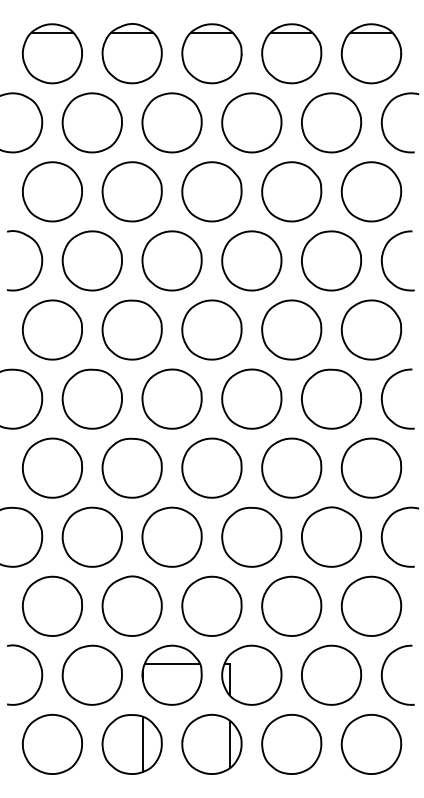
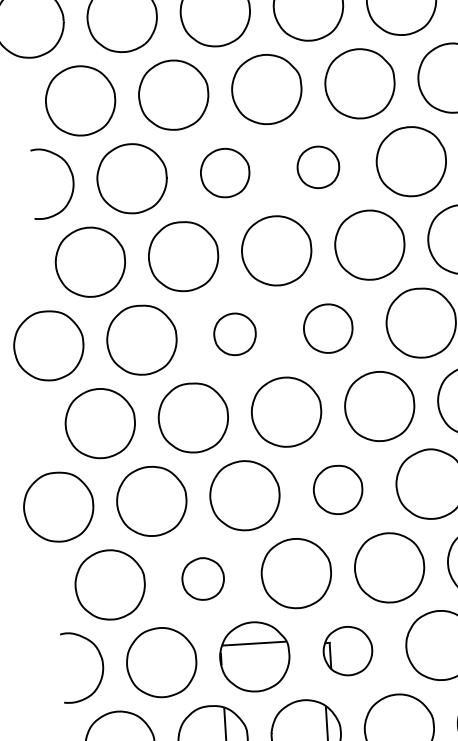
part: (171, 260) -> (224, 172), size x0.7
part: (251, 260) -> (317, 166), size x0.6
part: (171, 398) -> (234, 333), size x0.6
part: (251, 398) -> (327, 328), size x0.7
part: (251, 536) -> (337, 489), size x0.7
part: (131, 605) -> (202, 578), size x0.6
part: (251, 674) -> (347, 650), size x0.7

